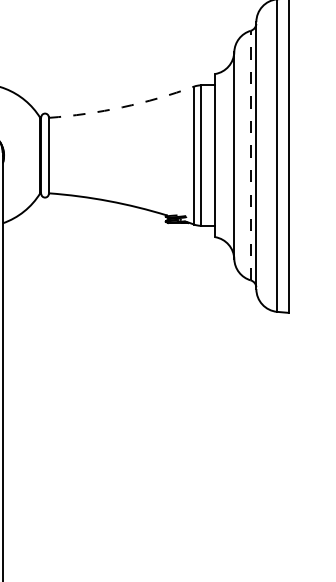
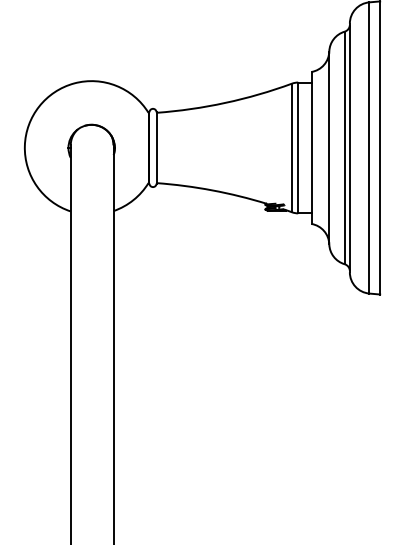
arc: (122, 106) -> (225, 102), dashed -> solid
line: (250, 155) -> (344, 147), dashed -> solid

